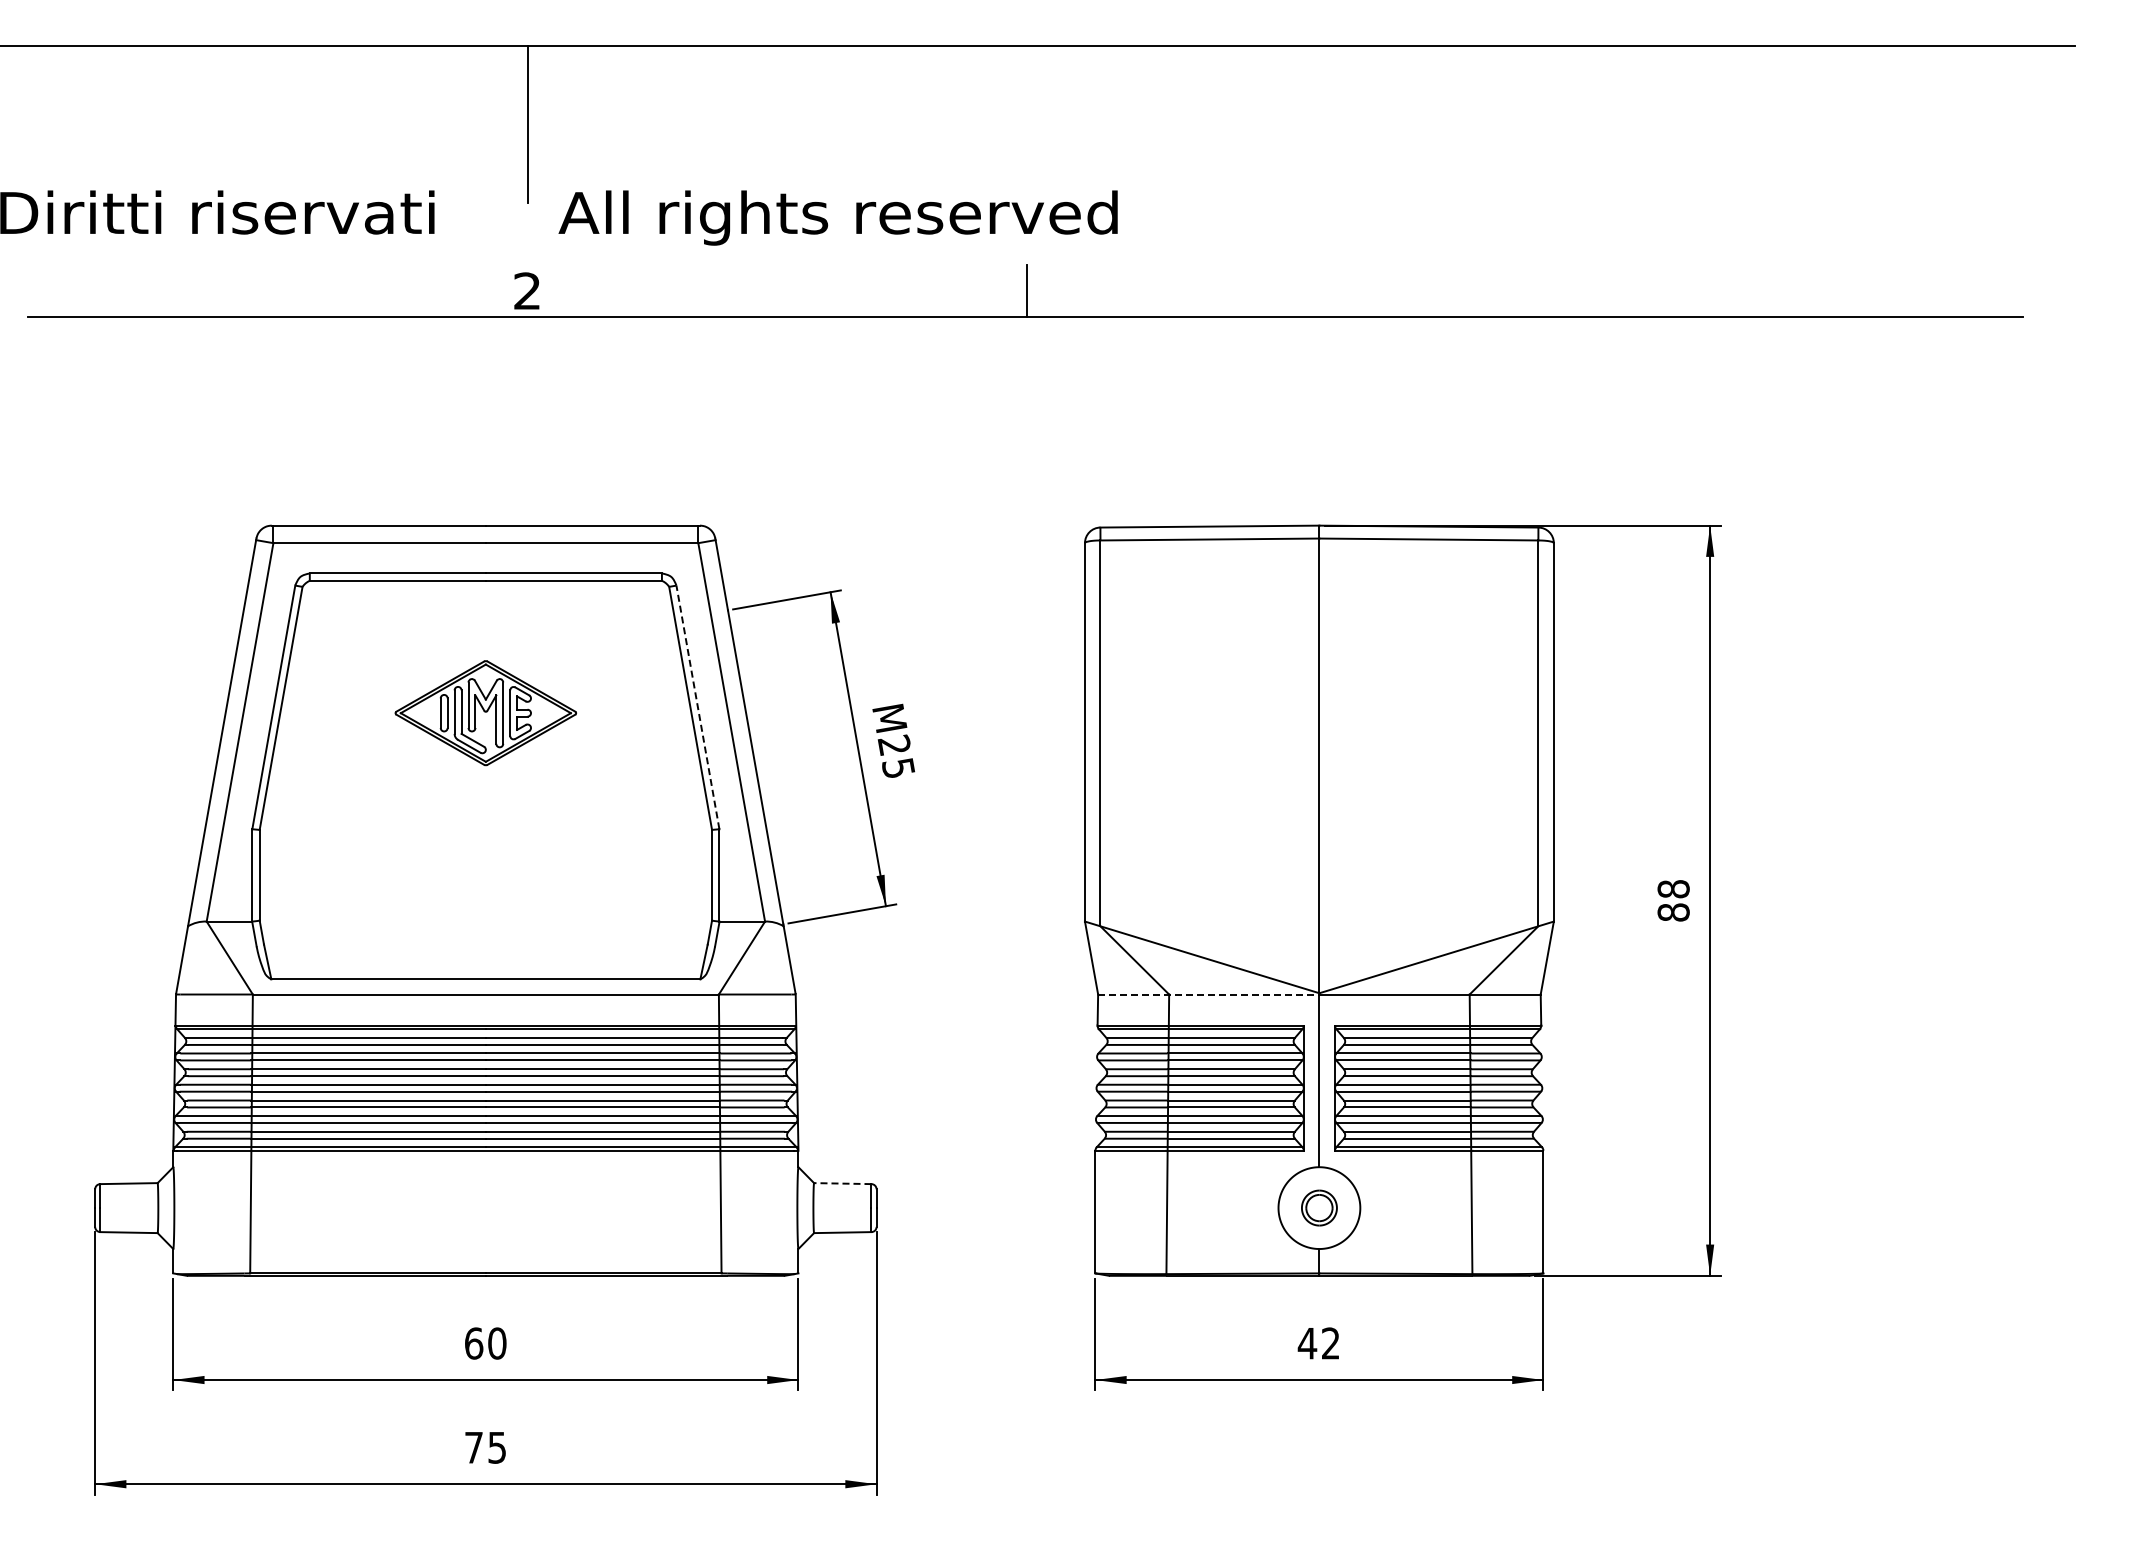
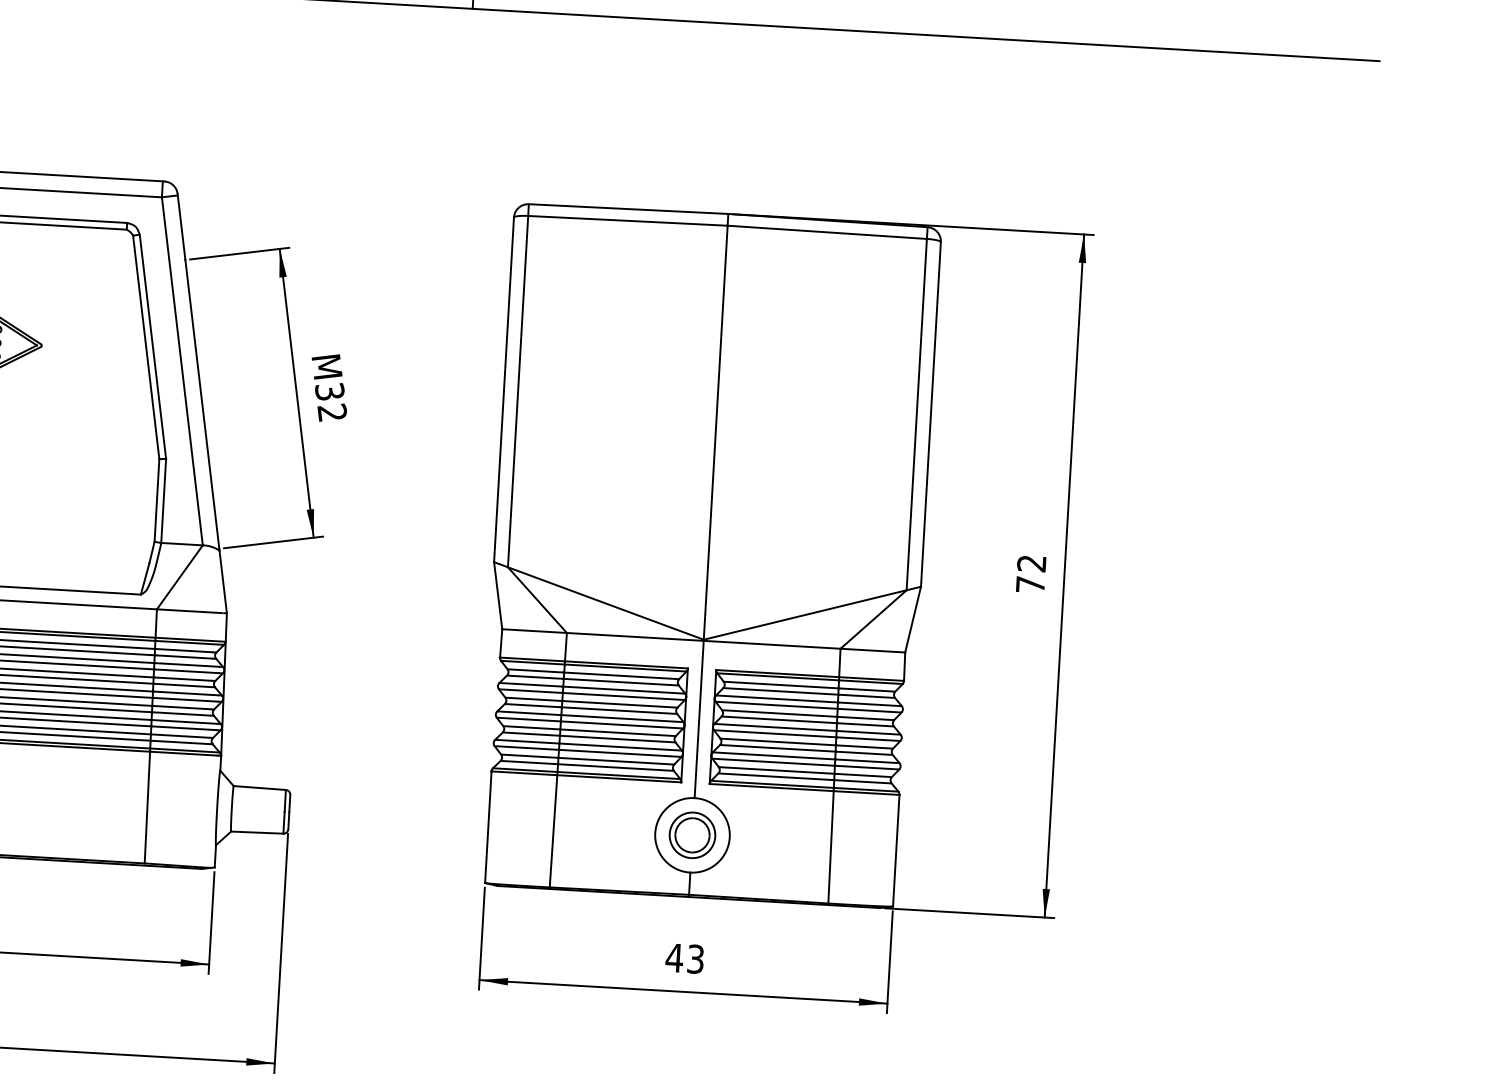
line: (697, 707) -> (152, 346), dashed -> solid
text: (896, 756) -> (331, 401), M25 -> M32
text: (1673, 900) -> (1031, 573), 88 -> 72
line: (1208, 994) -> (602, 635), dashed -> solid
line: (842, 1183) -> (259, 787), dashed -> solid
part: (1319, 1207) -> (692, 834), size x1.43
text: (1330, 1343) -> (695, 959), 42 -> 43

